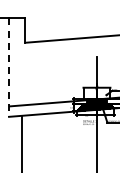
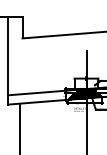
line: (9, 68) -> (8, 61), dashed -> solid

